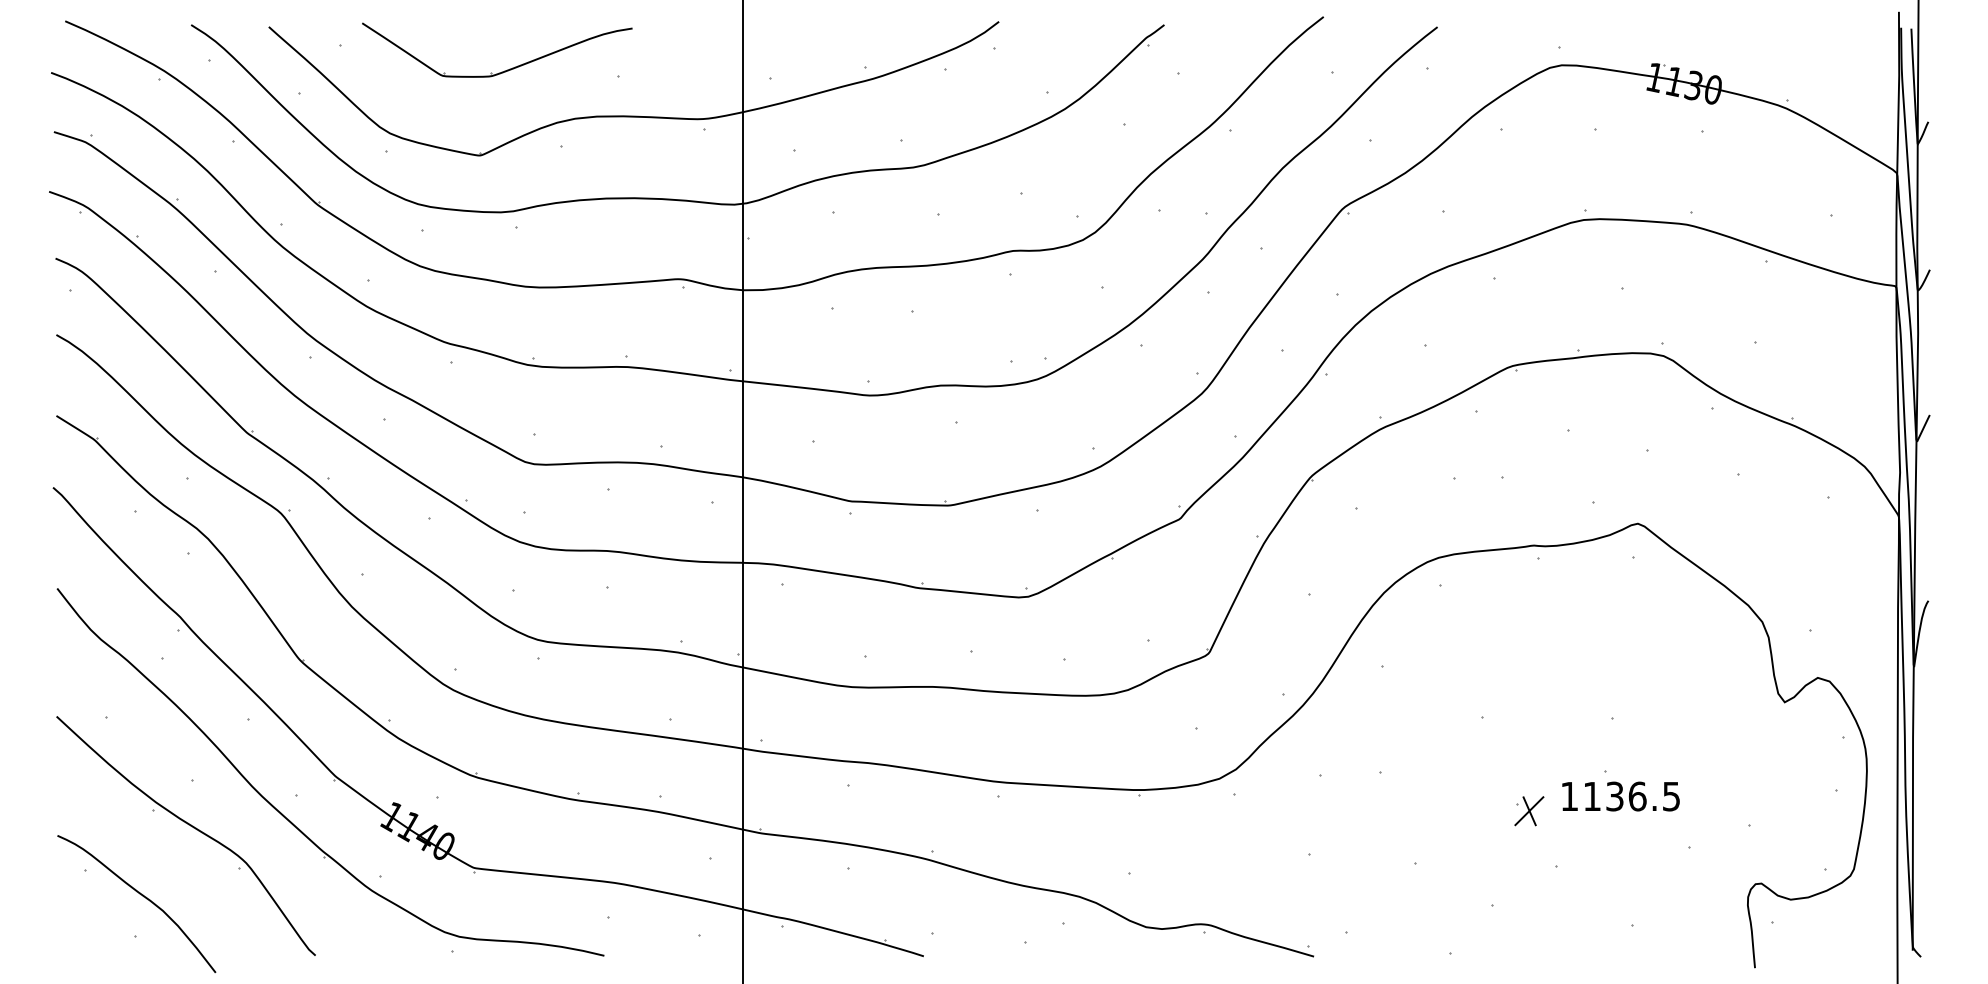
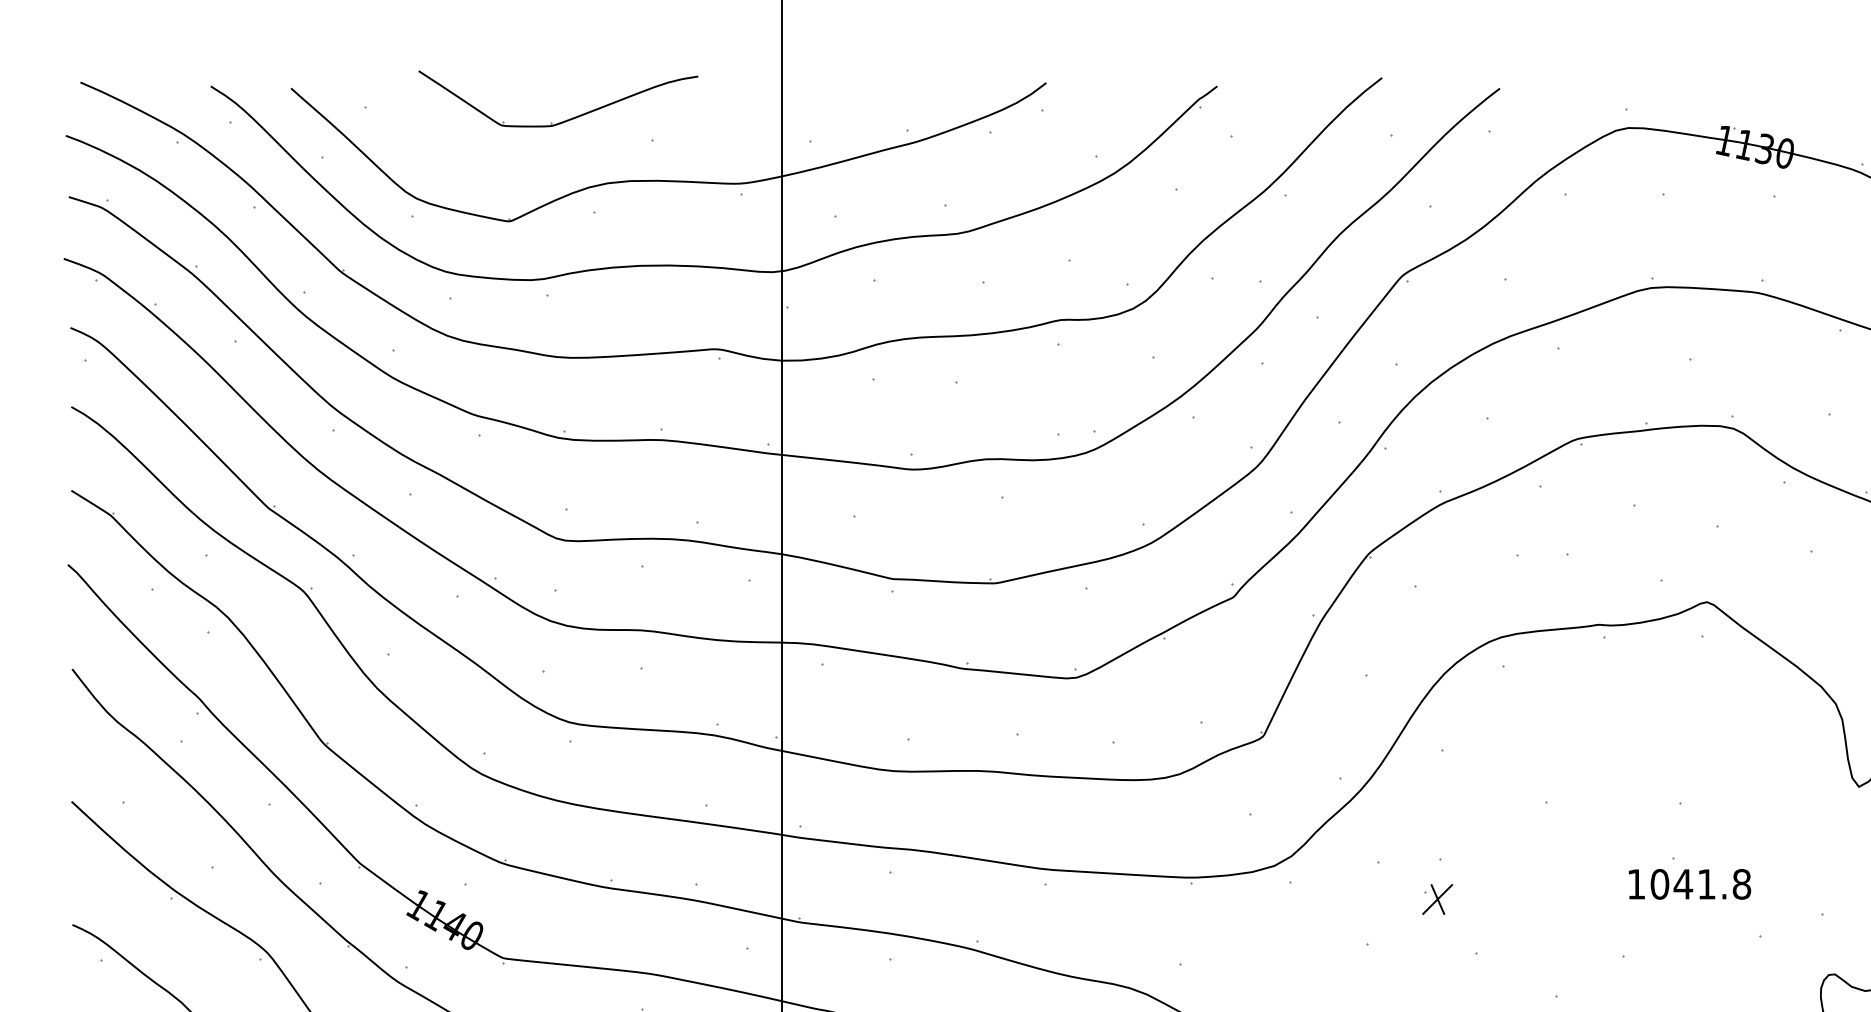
part: (504, 70) -> (565, 119), moved
text: (1631, 796) -> (1700, 884), 1136.5 -> 1041.8
part: (1529, 811) -> (1437, 899), moved

